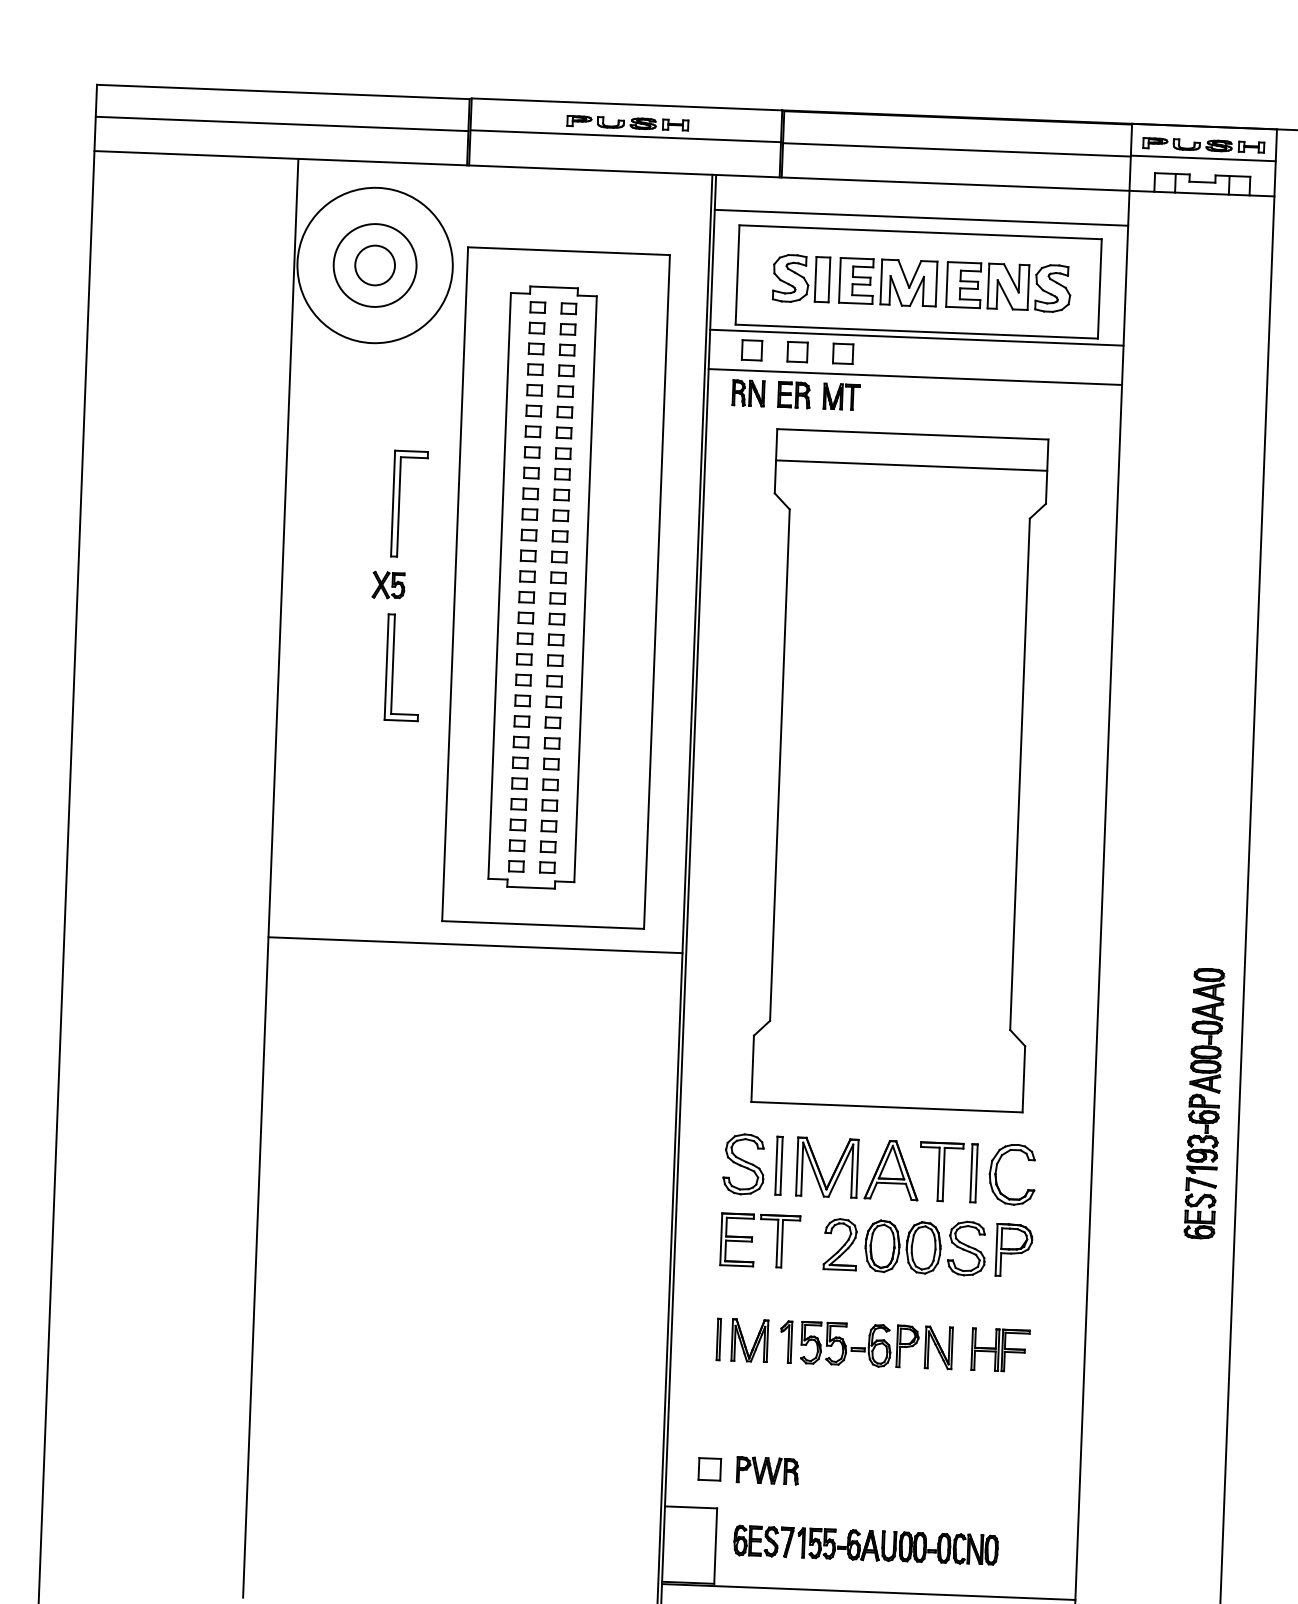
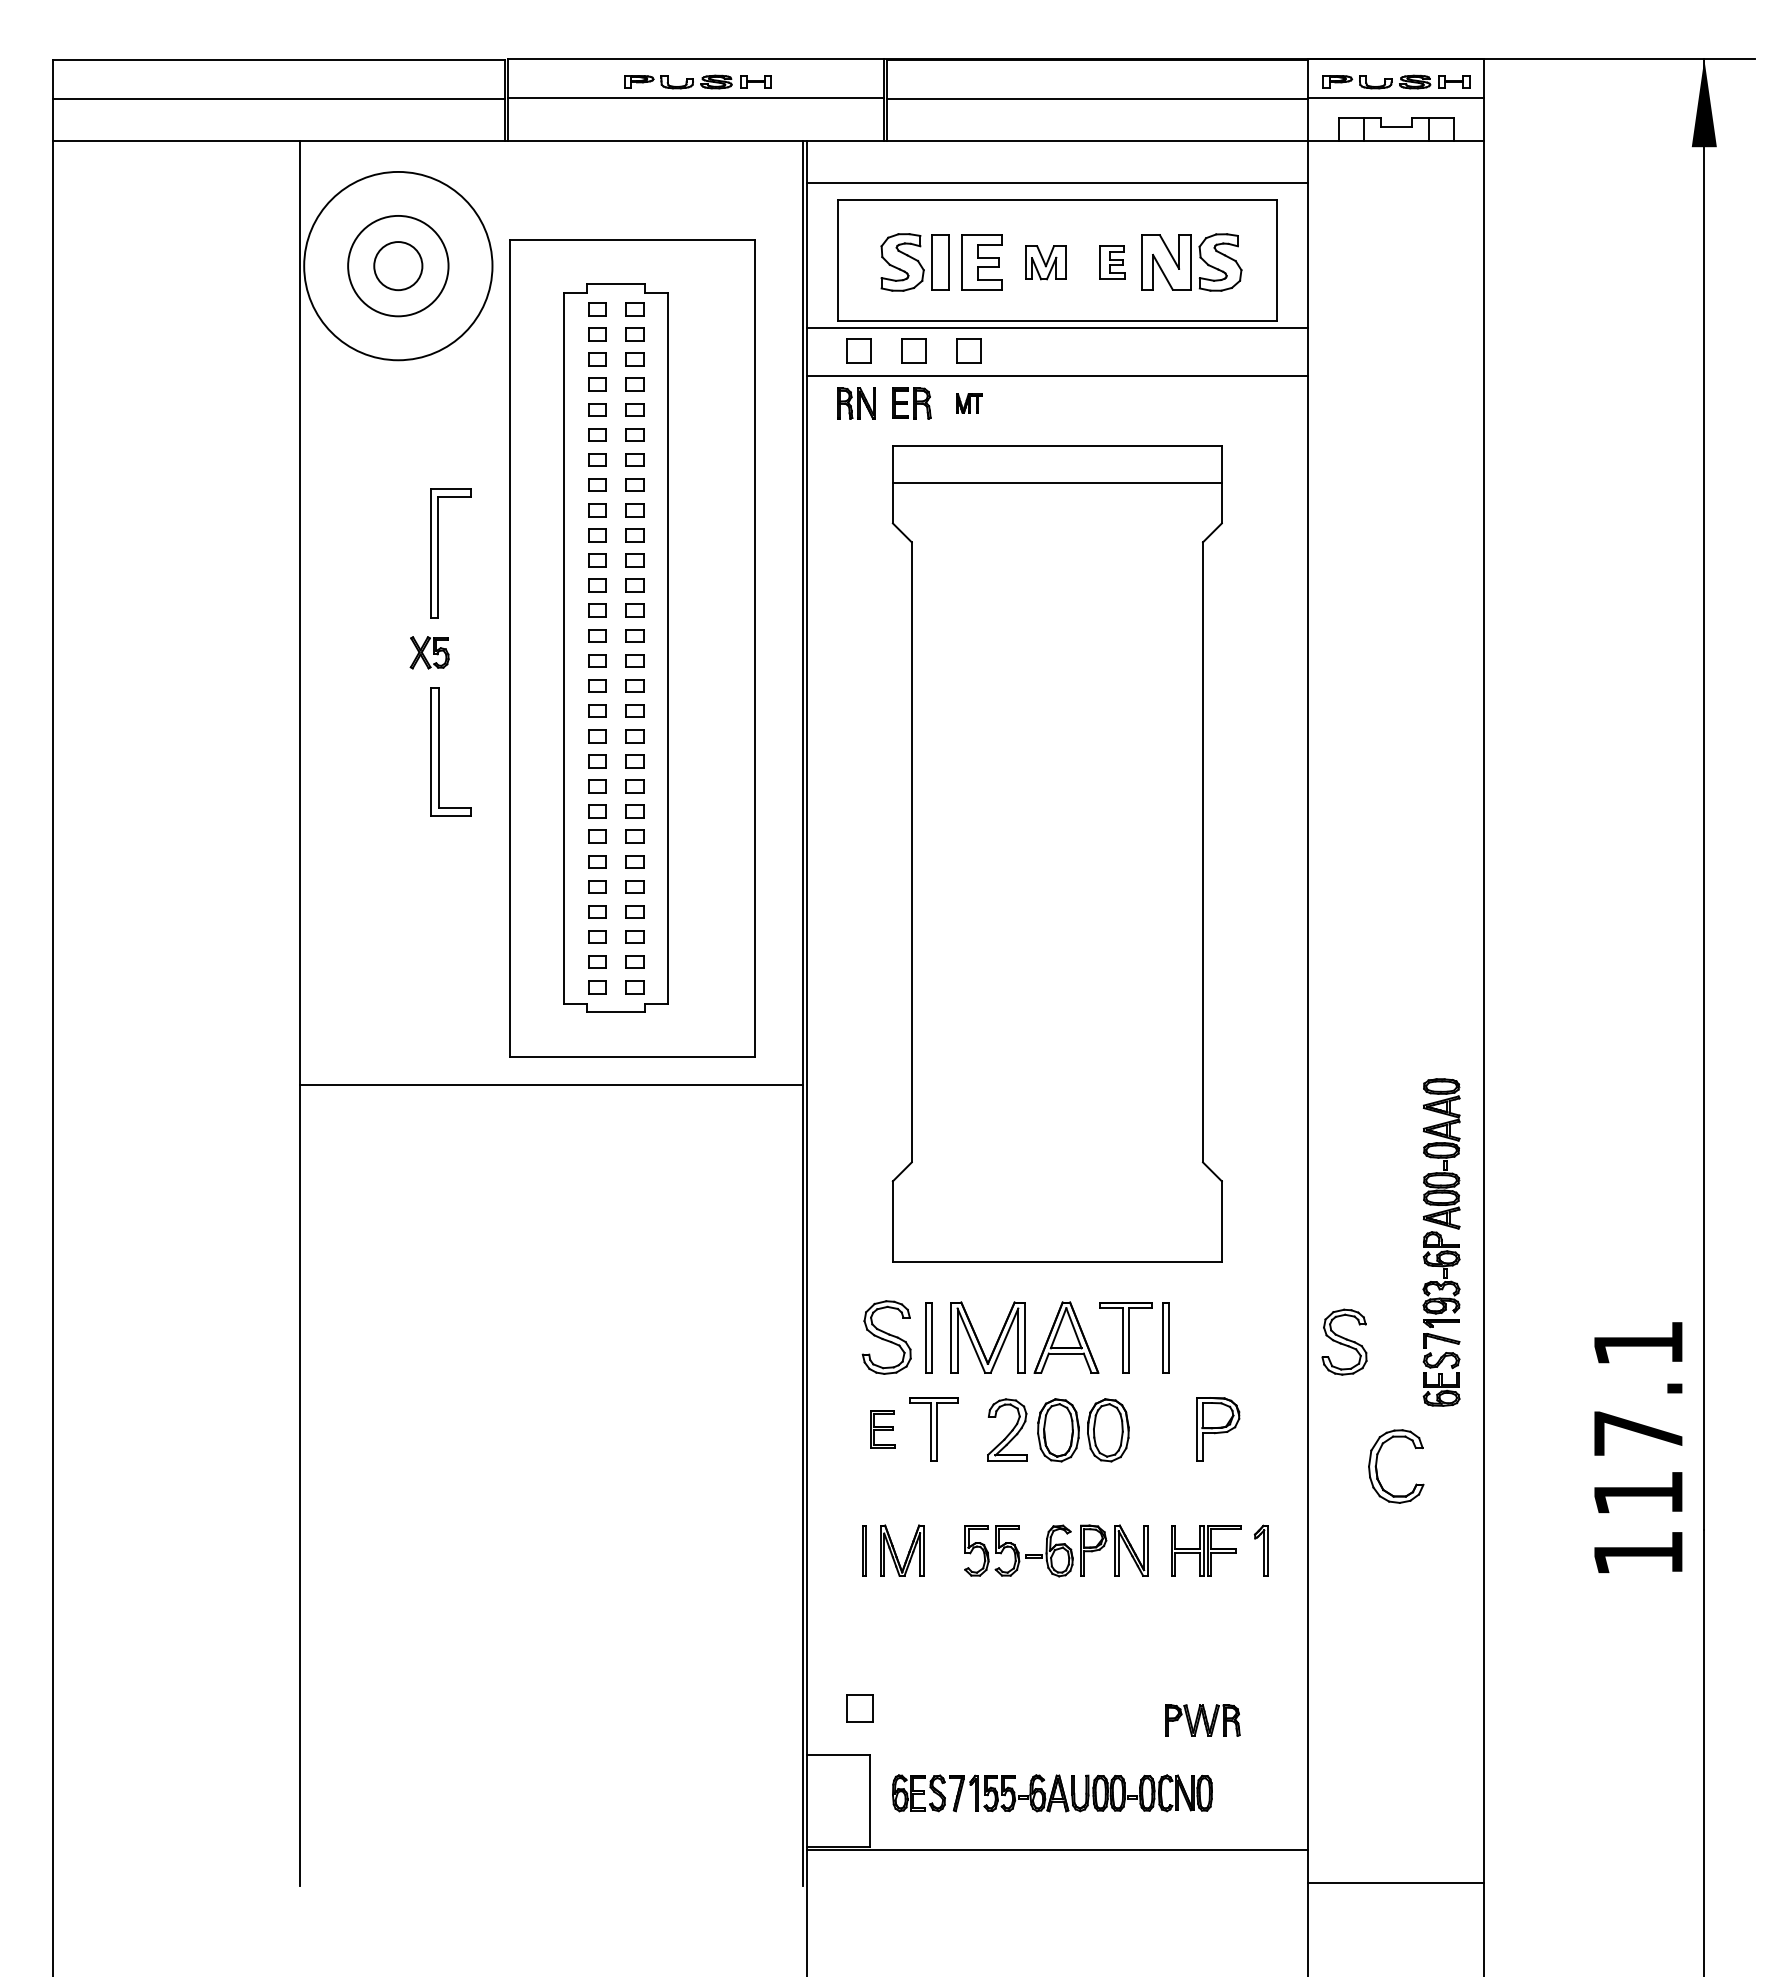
part: (908, 283) -> (1045, 262), size x0.6
part: (964, 285) -> (1112, 262), size x0.6
part: (841, 396) -> (969, 403), size x0.6
part: (996, 1172) -> (1377, 1464), moved
part: (737, 1240) -> (882, 1429), size x0.6
part: (966, 1248) -> (1344, 1341), moved
part: (785, 1341) -> (1260, 1550), moved
part: (767, 1470) -> (1202, 1720), moved

